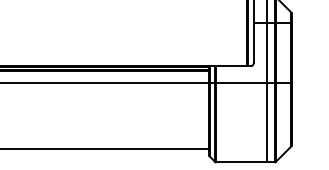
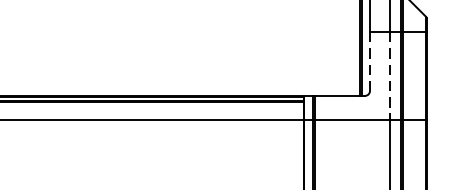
line: (253, 43) -> (369, 62), solid -> dashed
line: (267, 52) -> (390, 75), solid -> dashed

